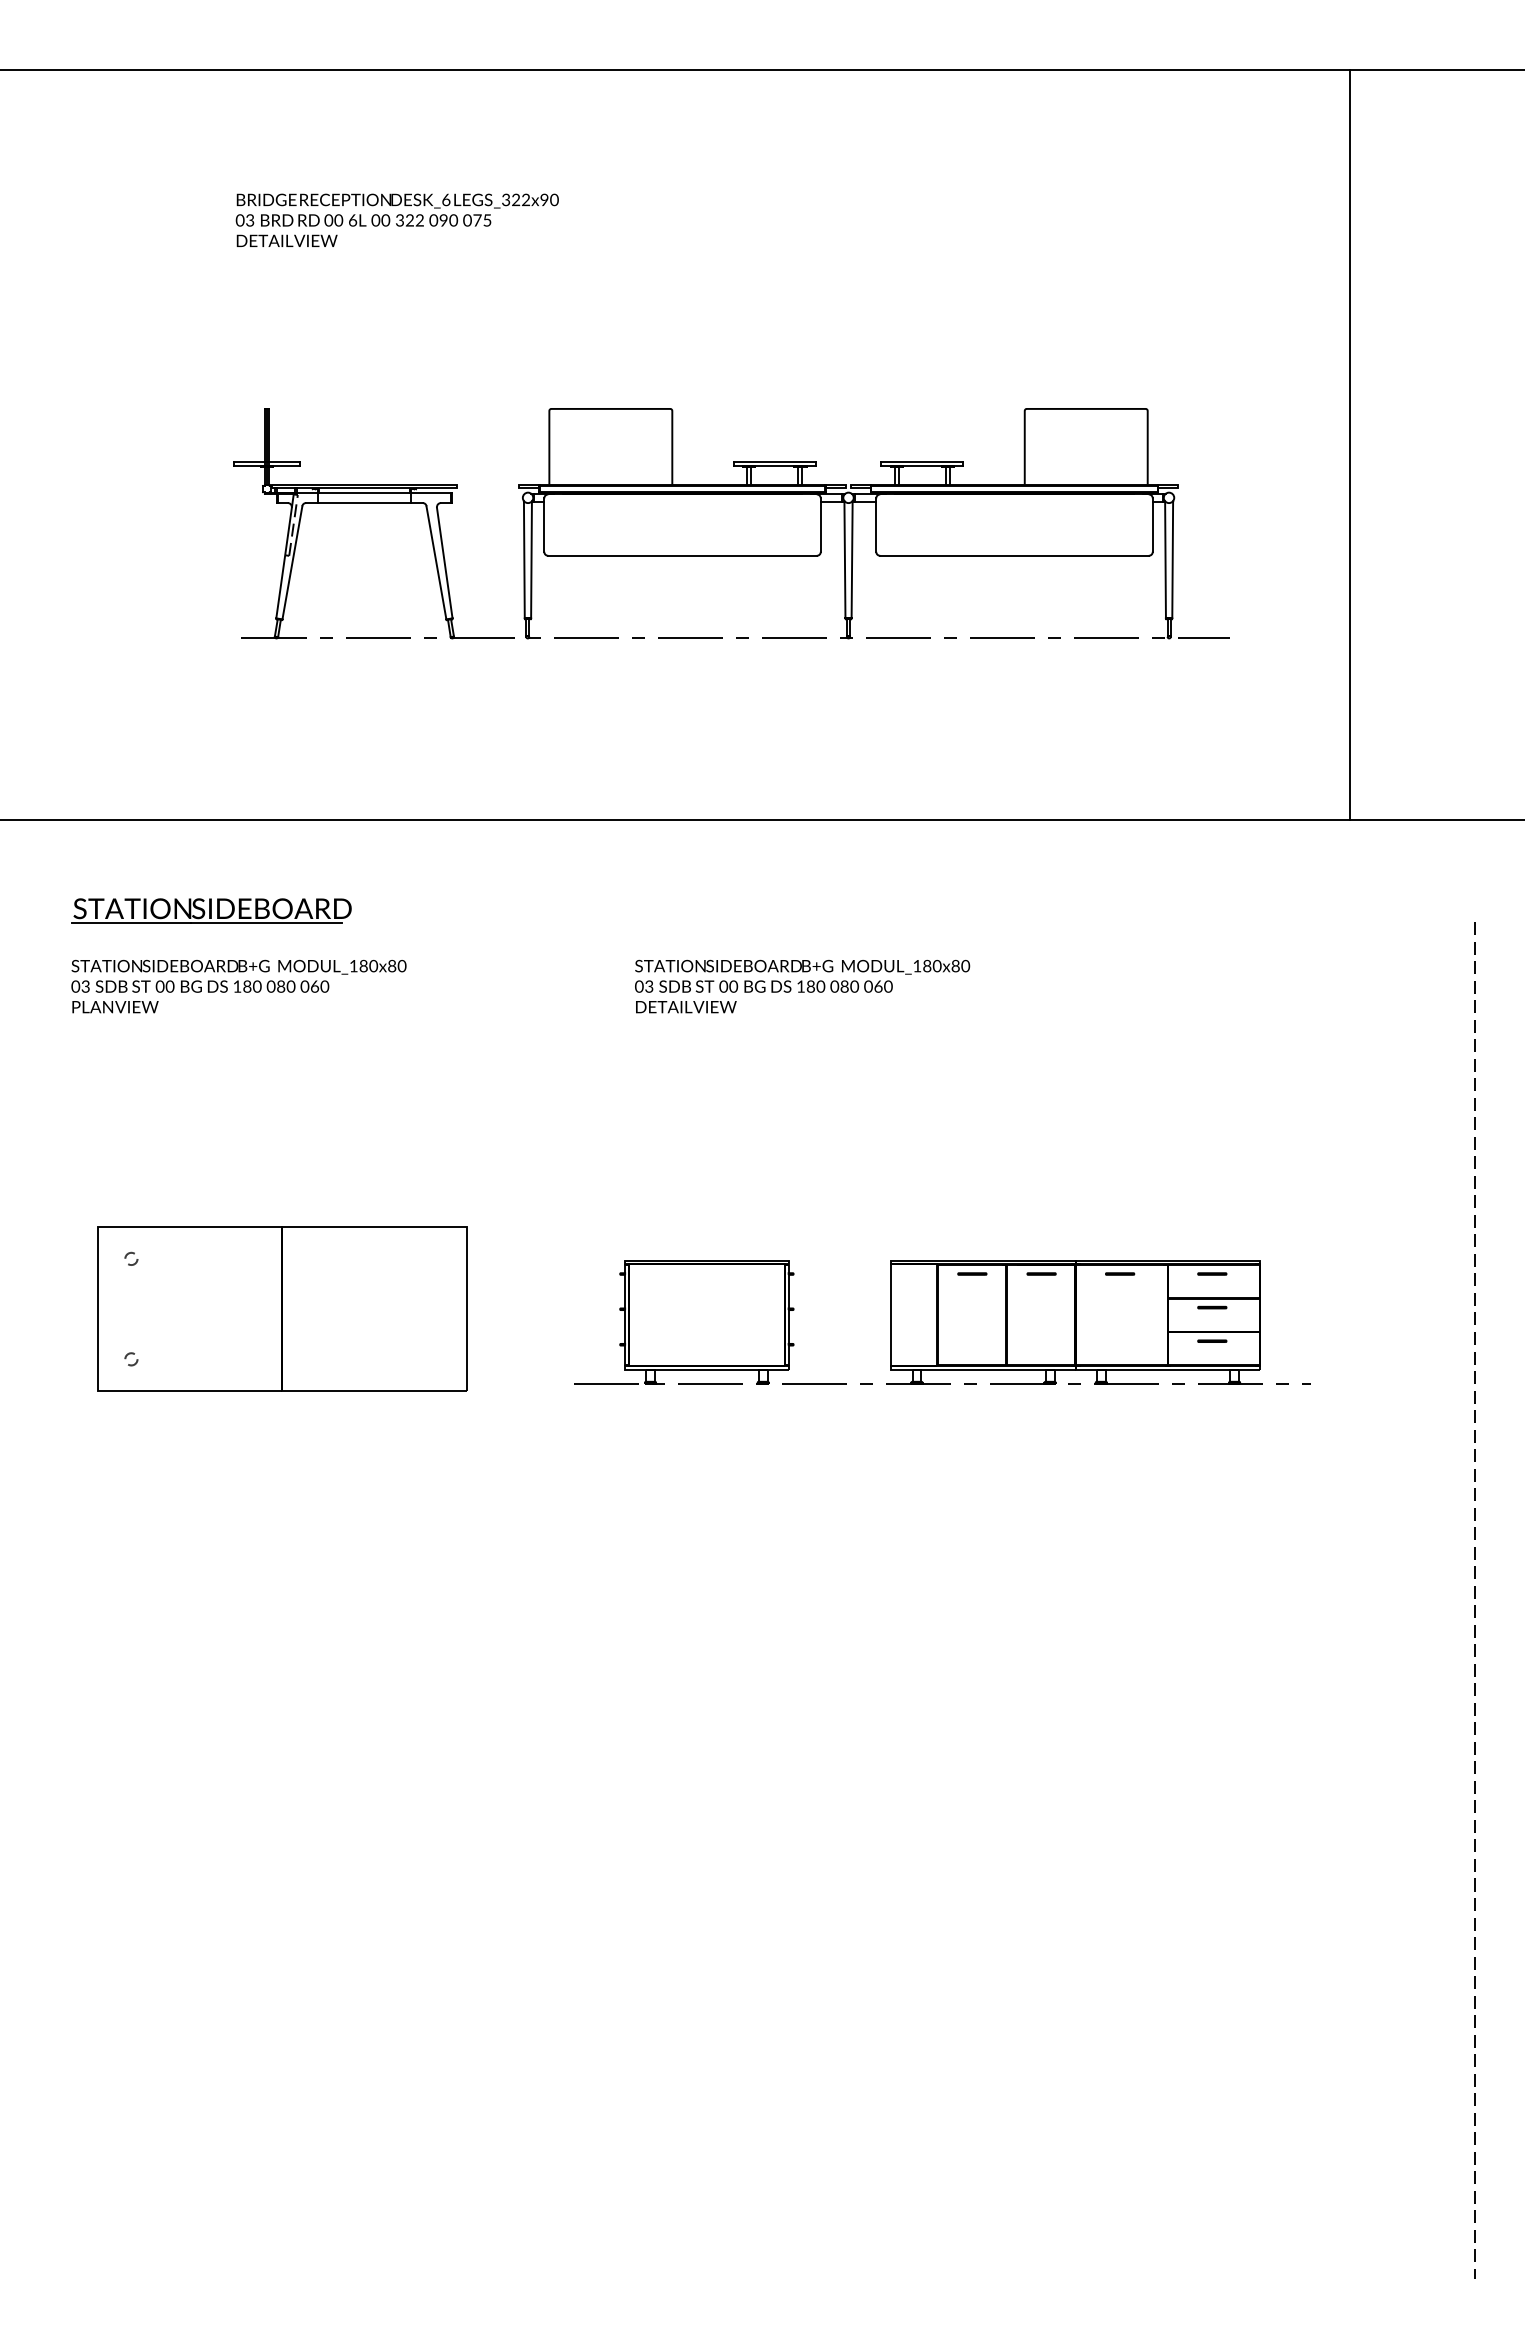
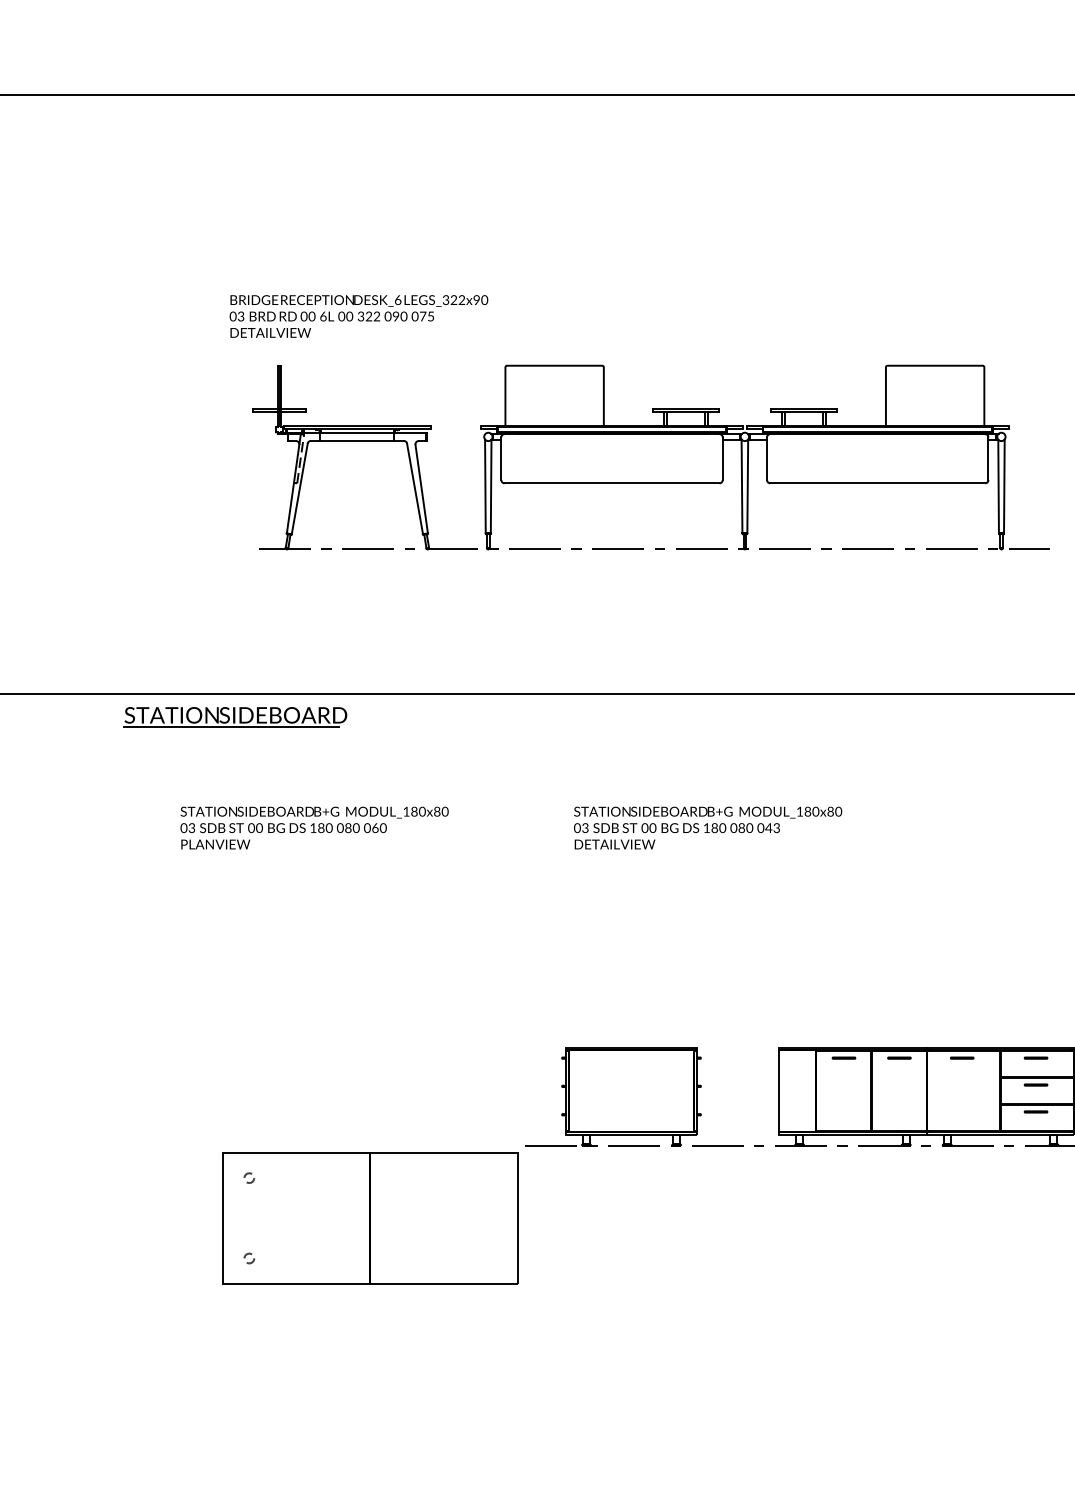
text: (396, 219) -> (358, 315), moved
part: (211, 910) -> (235, 716), moved
text: (238, 986) -> (314, 828), moved
text: (882, 986) -> (772, 828), 060 -> 043
part: (282, 1308) -> (370, 1217), moved

